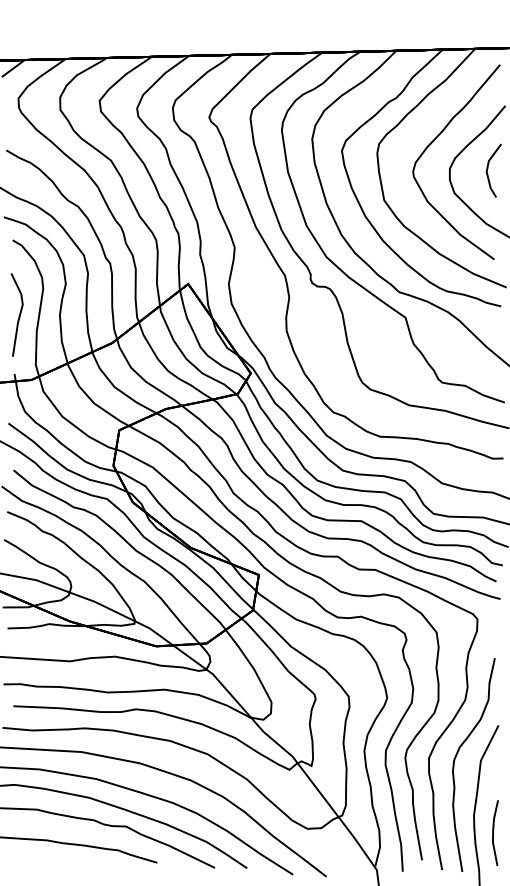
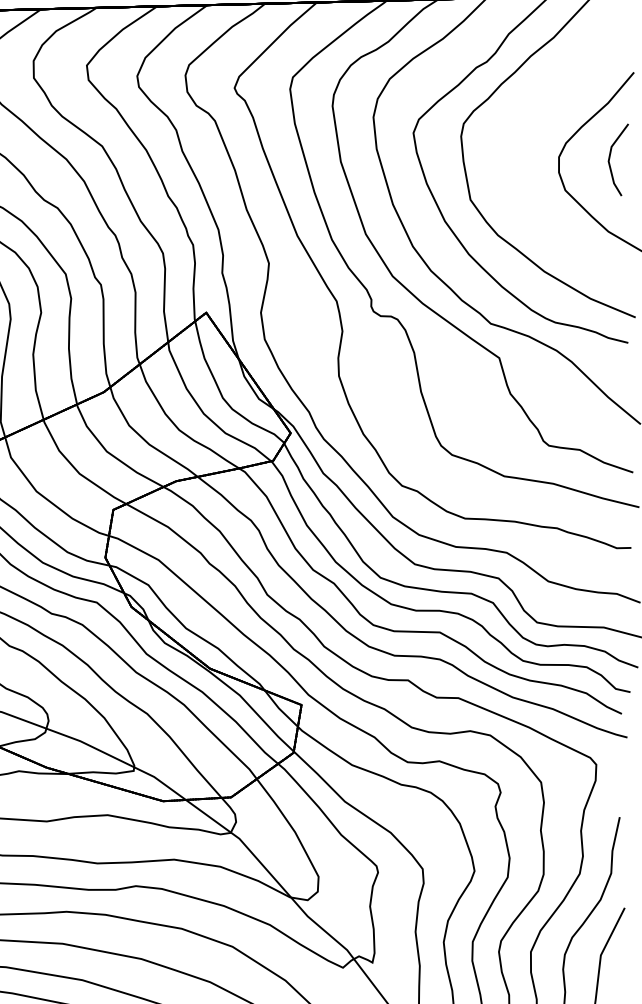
curve: (434, 141) -> (538, 120), removed

